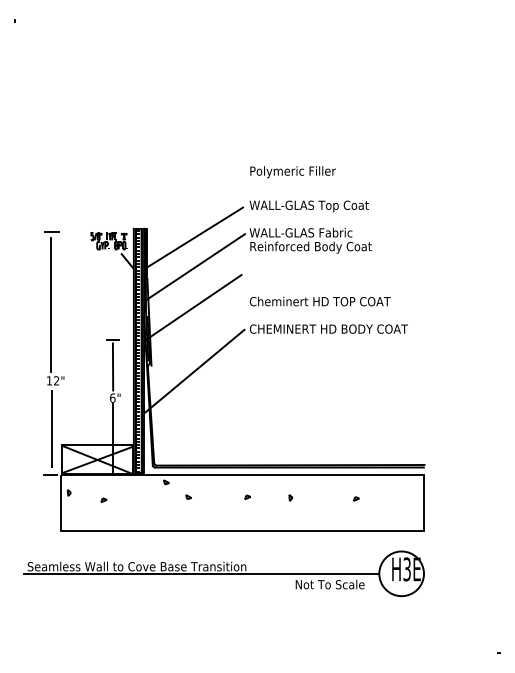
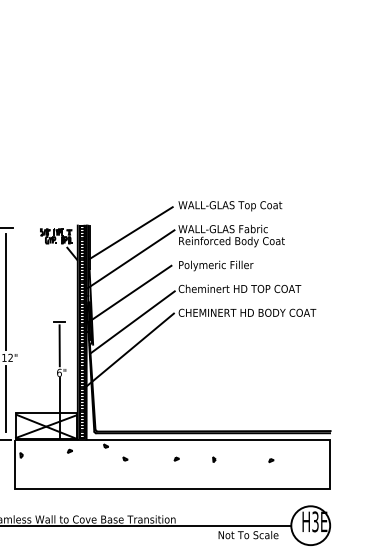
text: (292, 172) -> (215, 266), moved
line: (196, 339) -> (132, 321), added
part: (103, 499) -> (69, 450), moved

